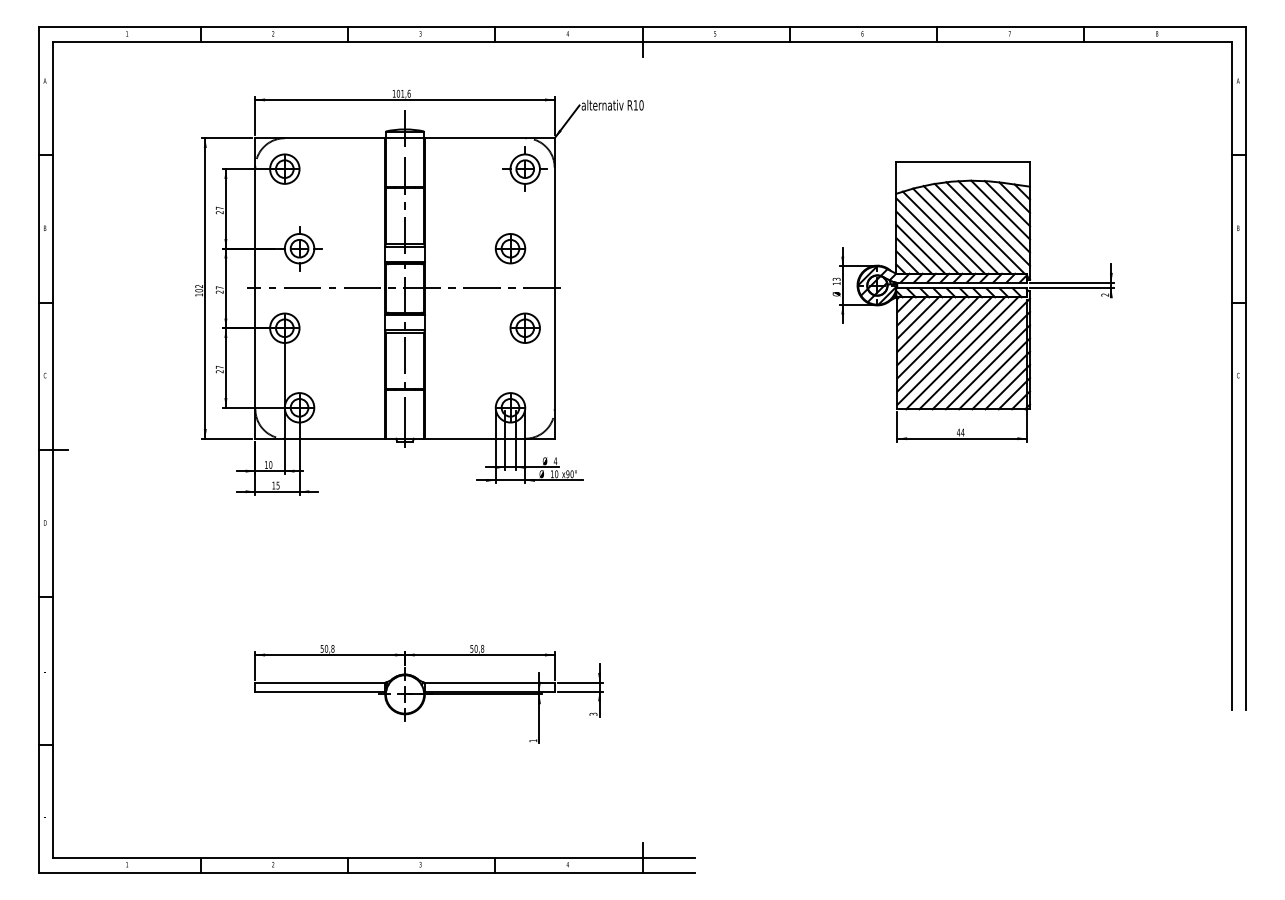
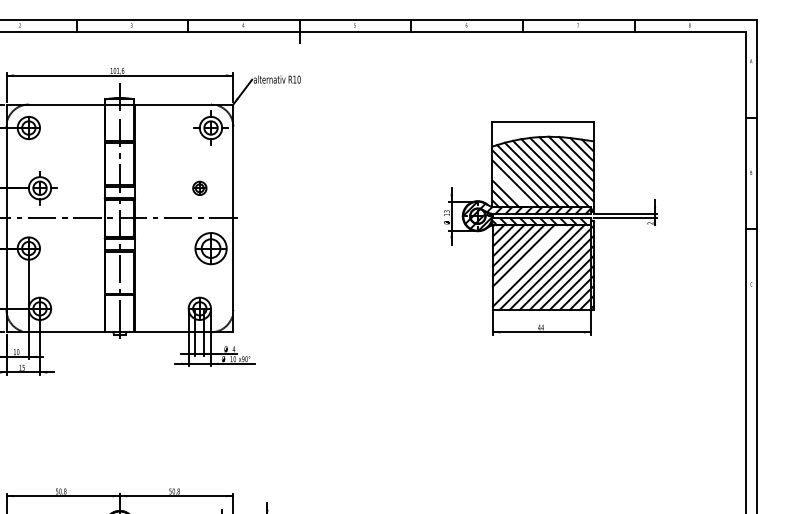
part: (510, 248) -> (199, 188), size x0.6
line: (920, 248) -> (510, 188), removed
part: (524, 327) -> (210, 247), size x1.4
line: (944, 344) -> (528, 260), removed

